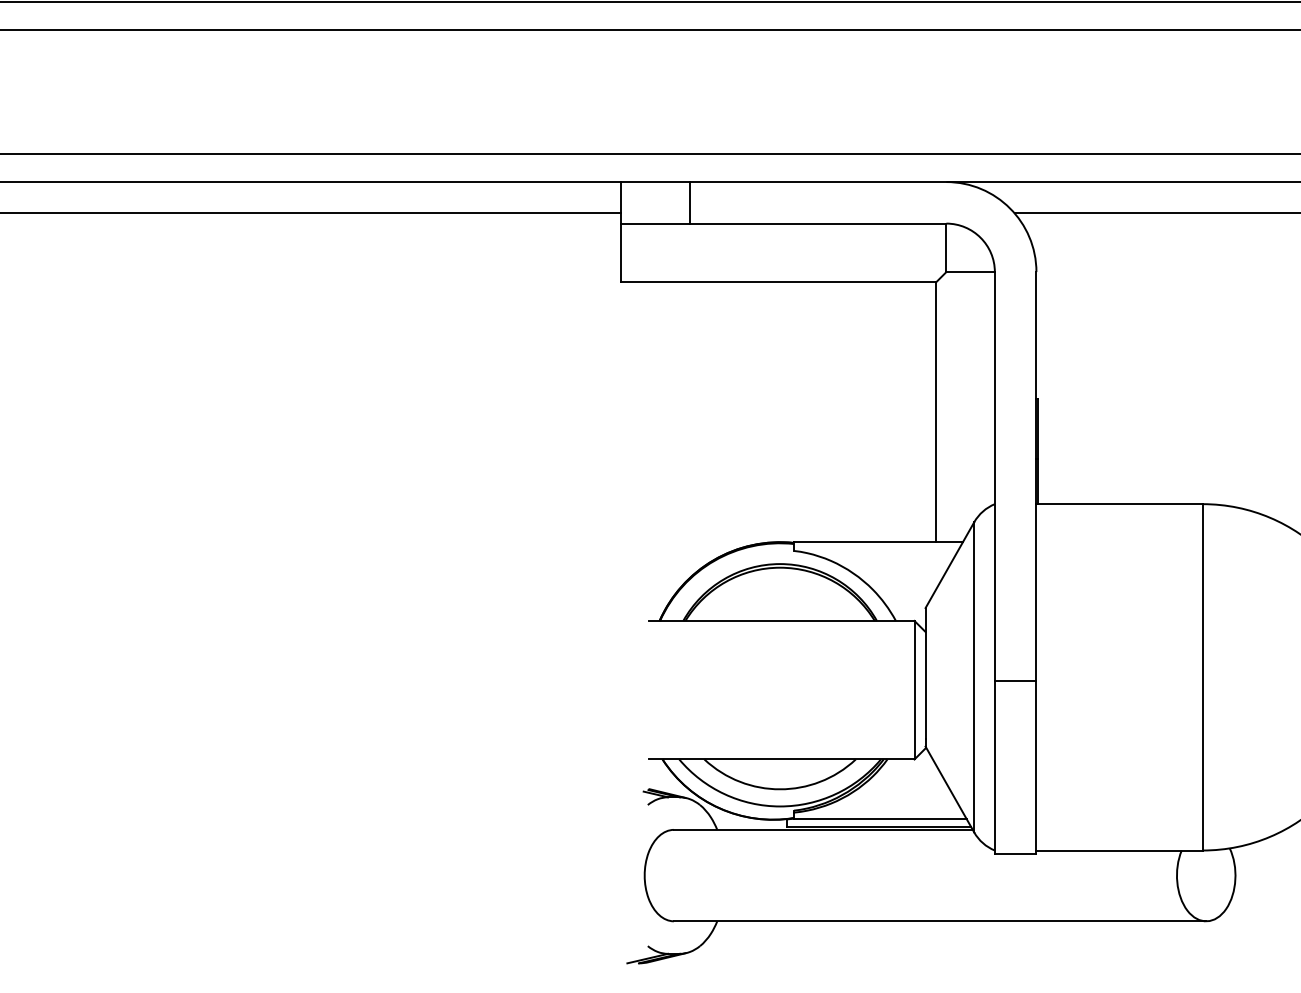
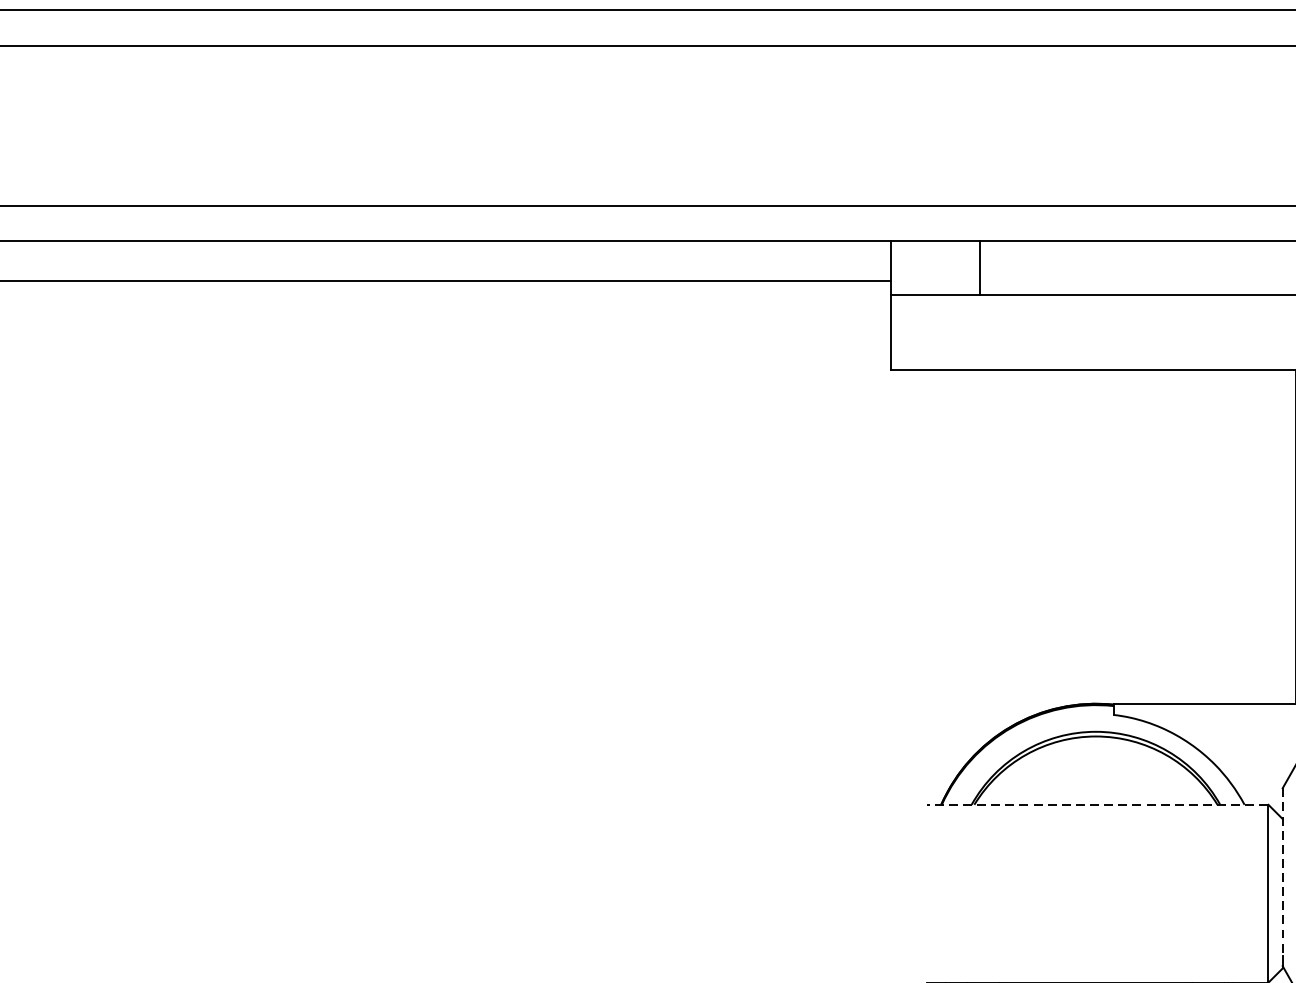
line: (781, 620) -> (1097, 804), solid -> dashed
line: (925, 673) -> (1282, 872), solid -> dashed

